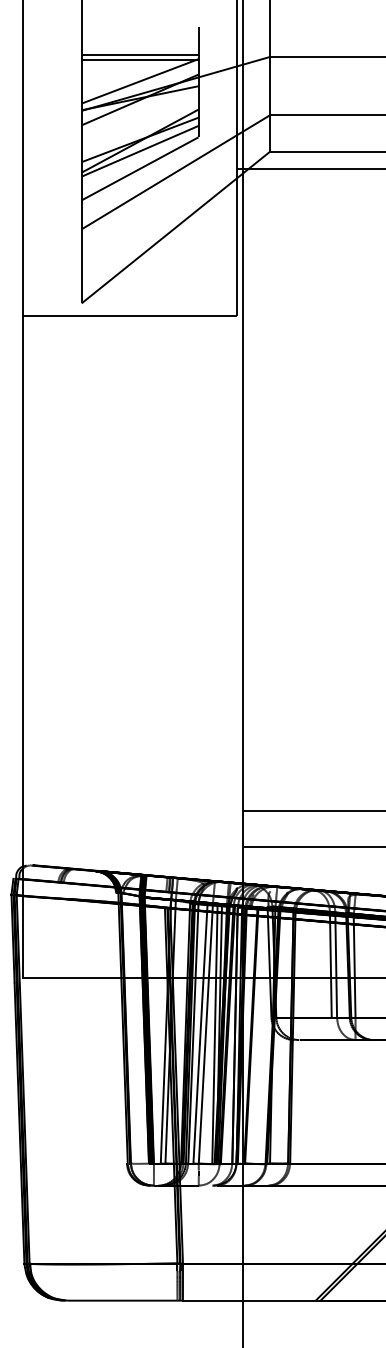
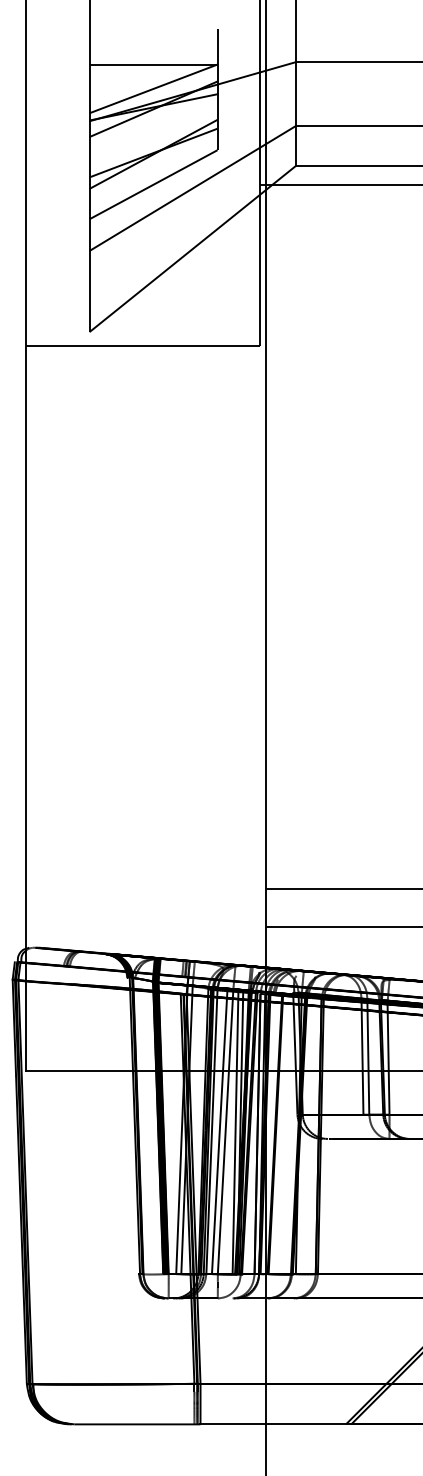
line: (140, 54) -> (153, 59), removed
line: (140, 151) -> (153, 165), removed

